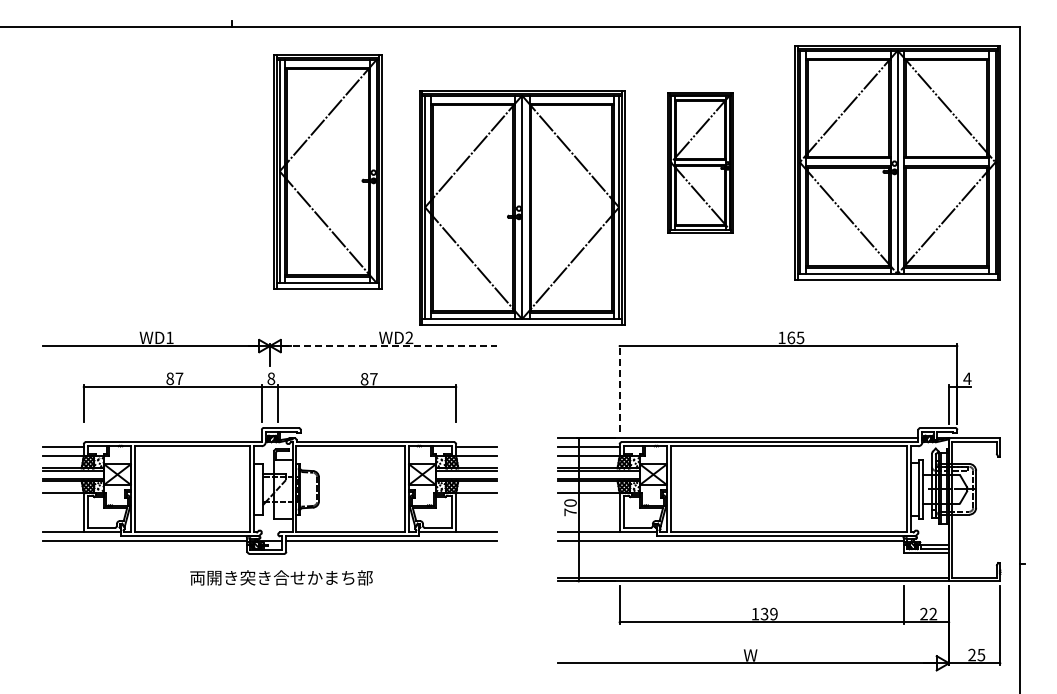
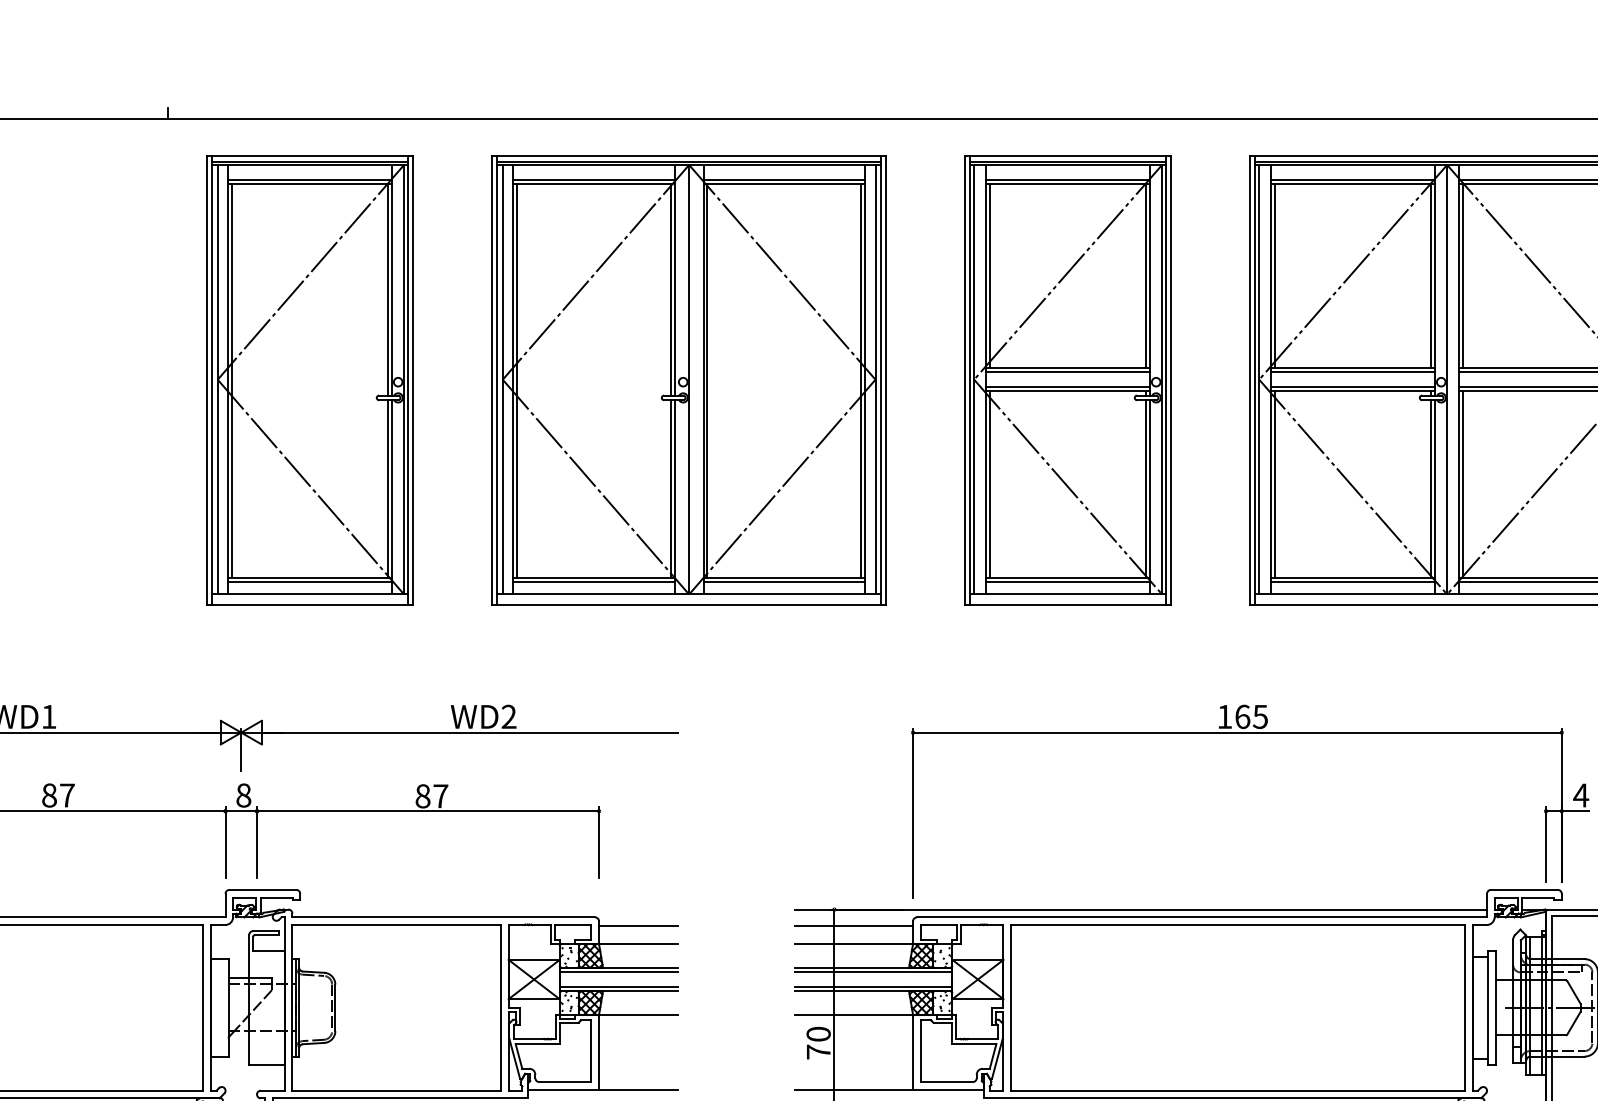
part: (700, 162) -> (1068, 379), size x1.67
part: (327, 171) -> (309, 379), moved
part: (522, 207) -> (689, 379), moved
line: (390, 346) -> (472, 733), dashed -> solid
line: (619, 388) -> (912, 814), dashed -> solid

